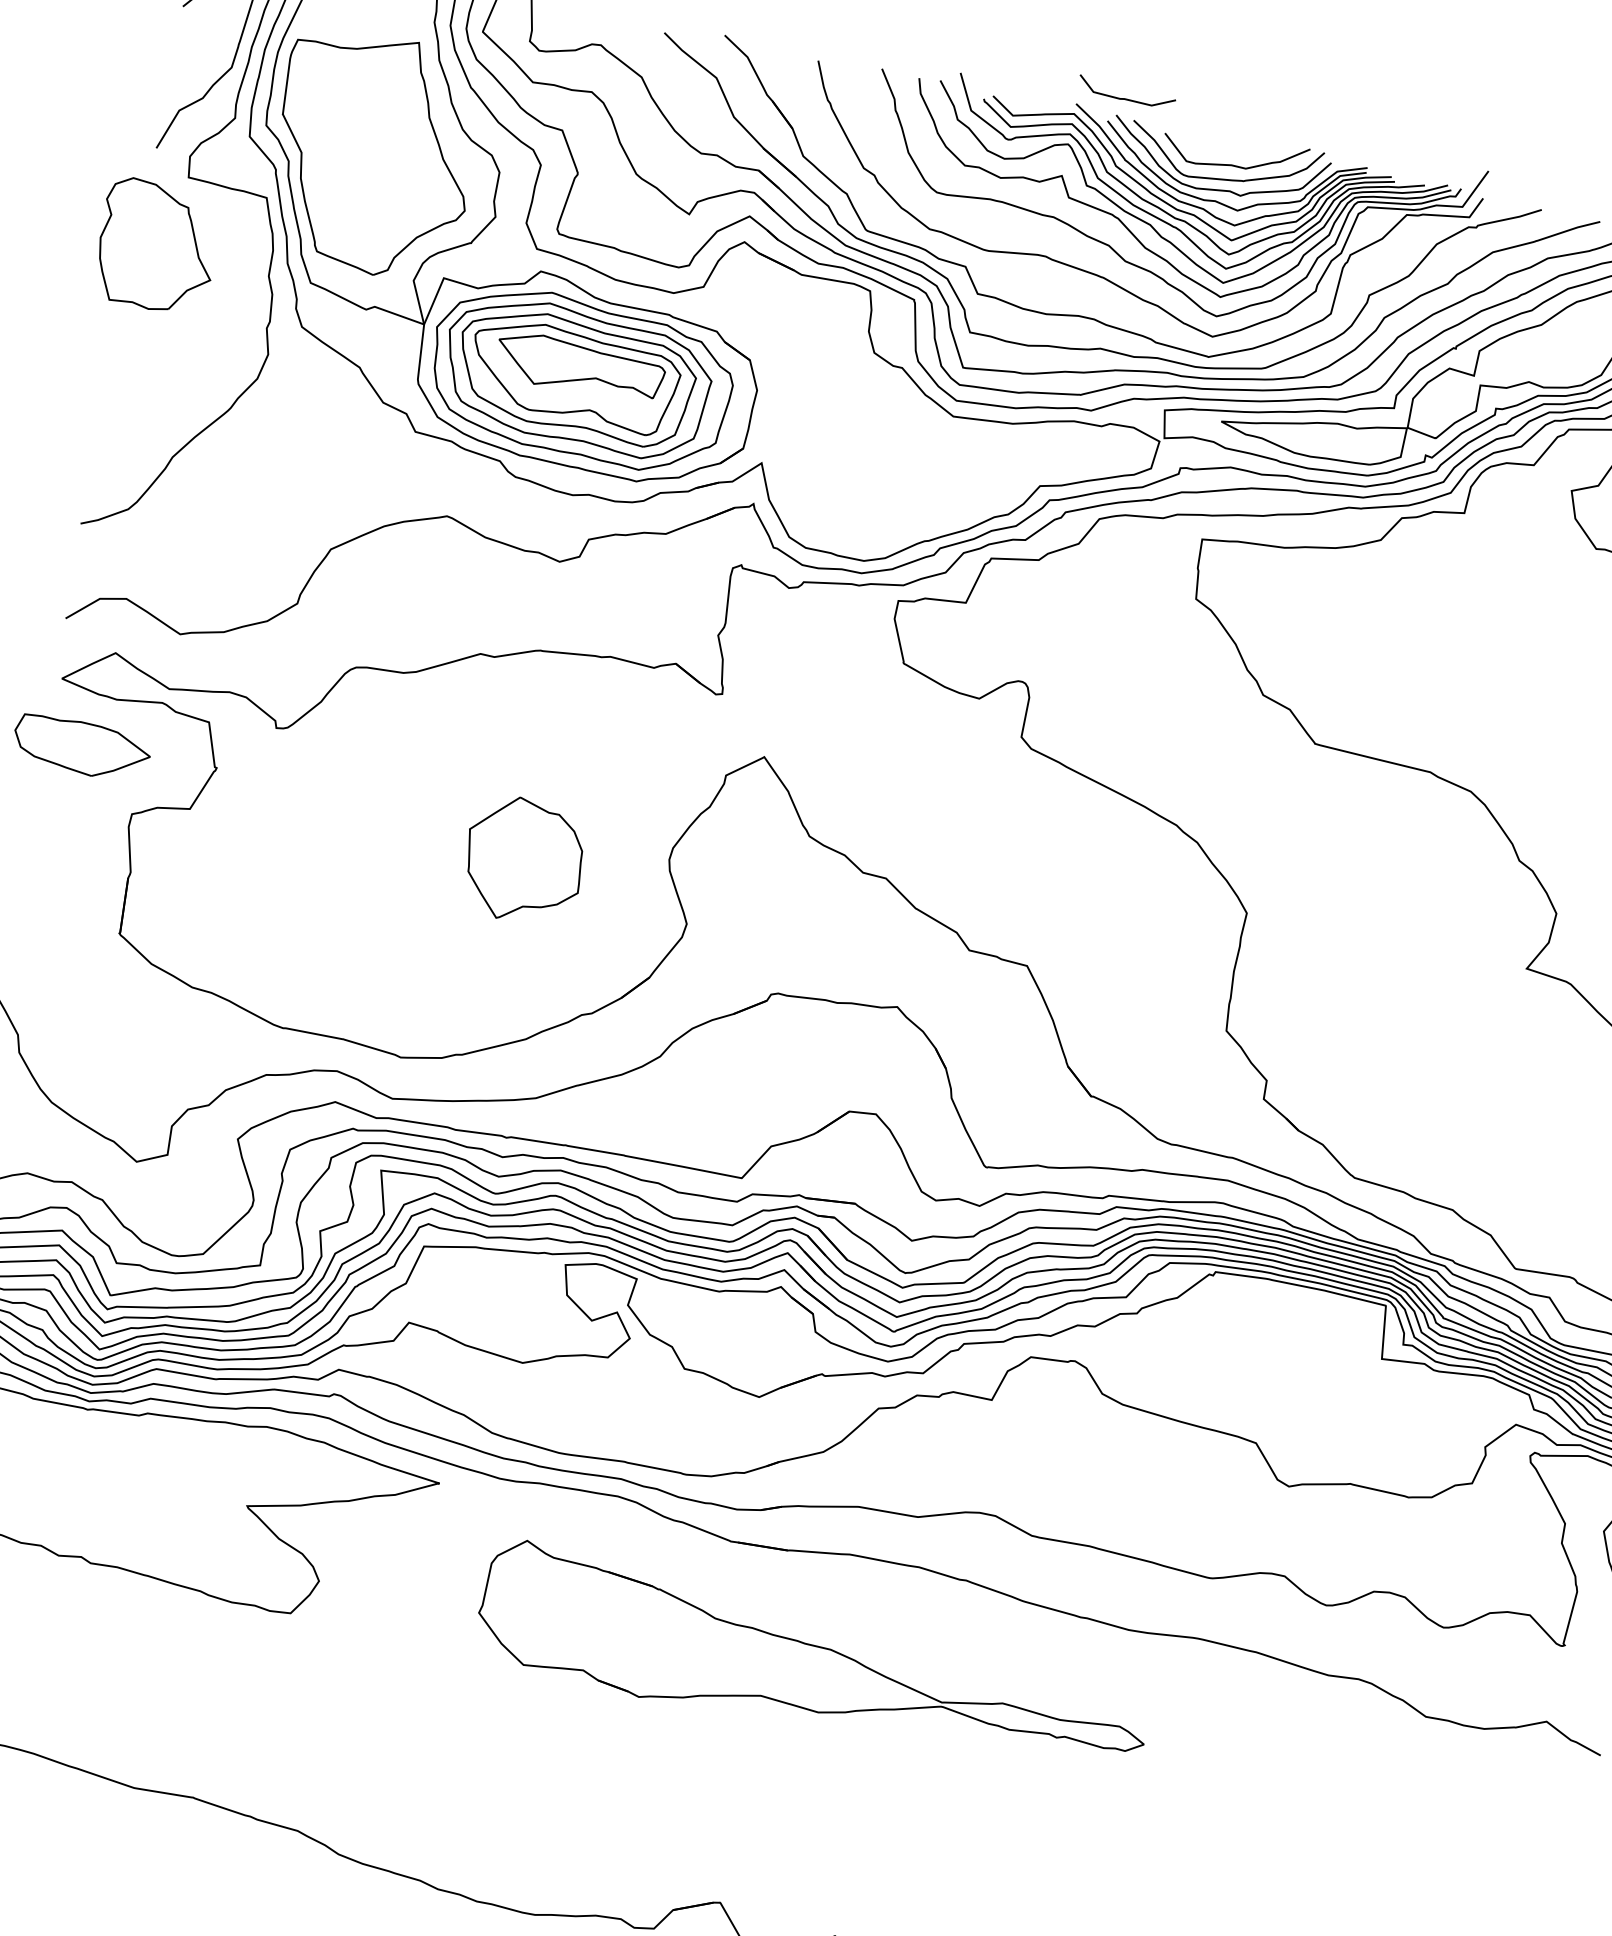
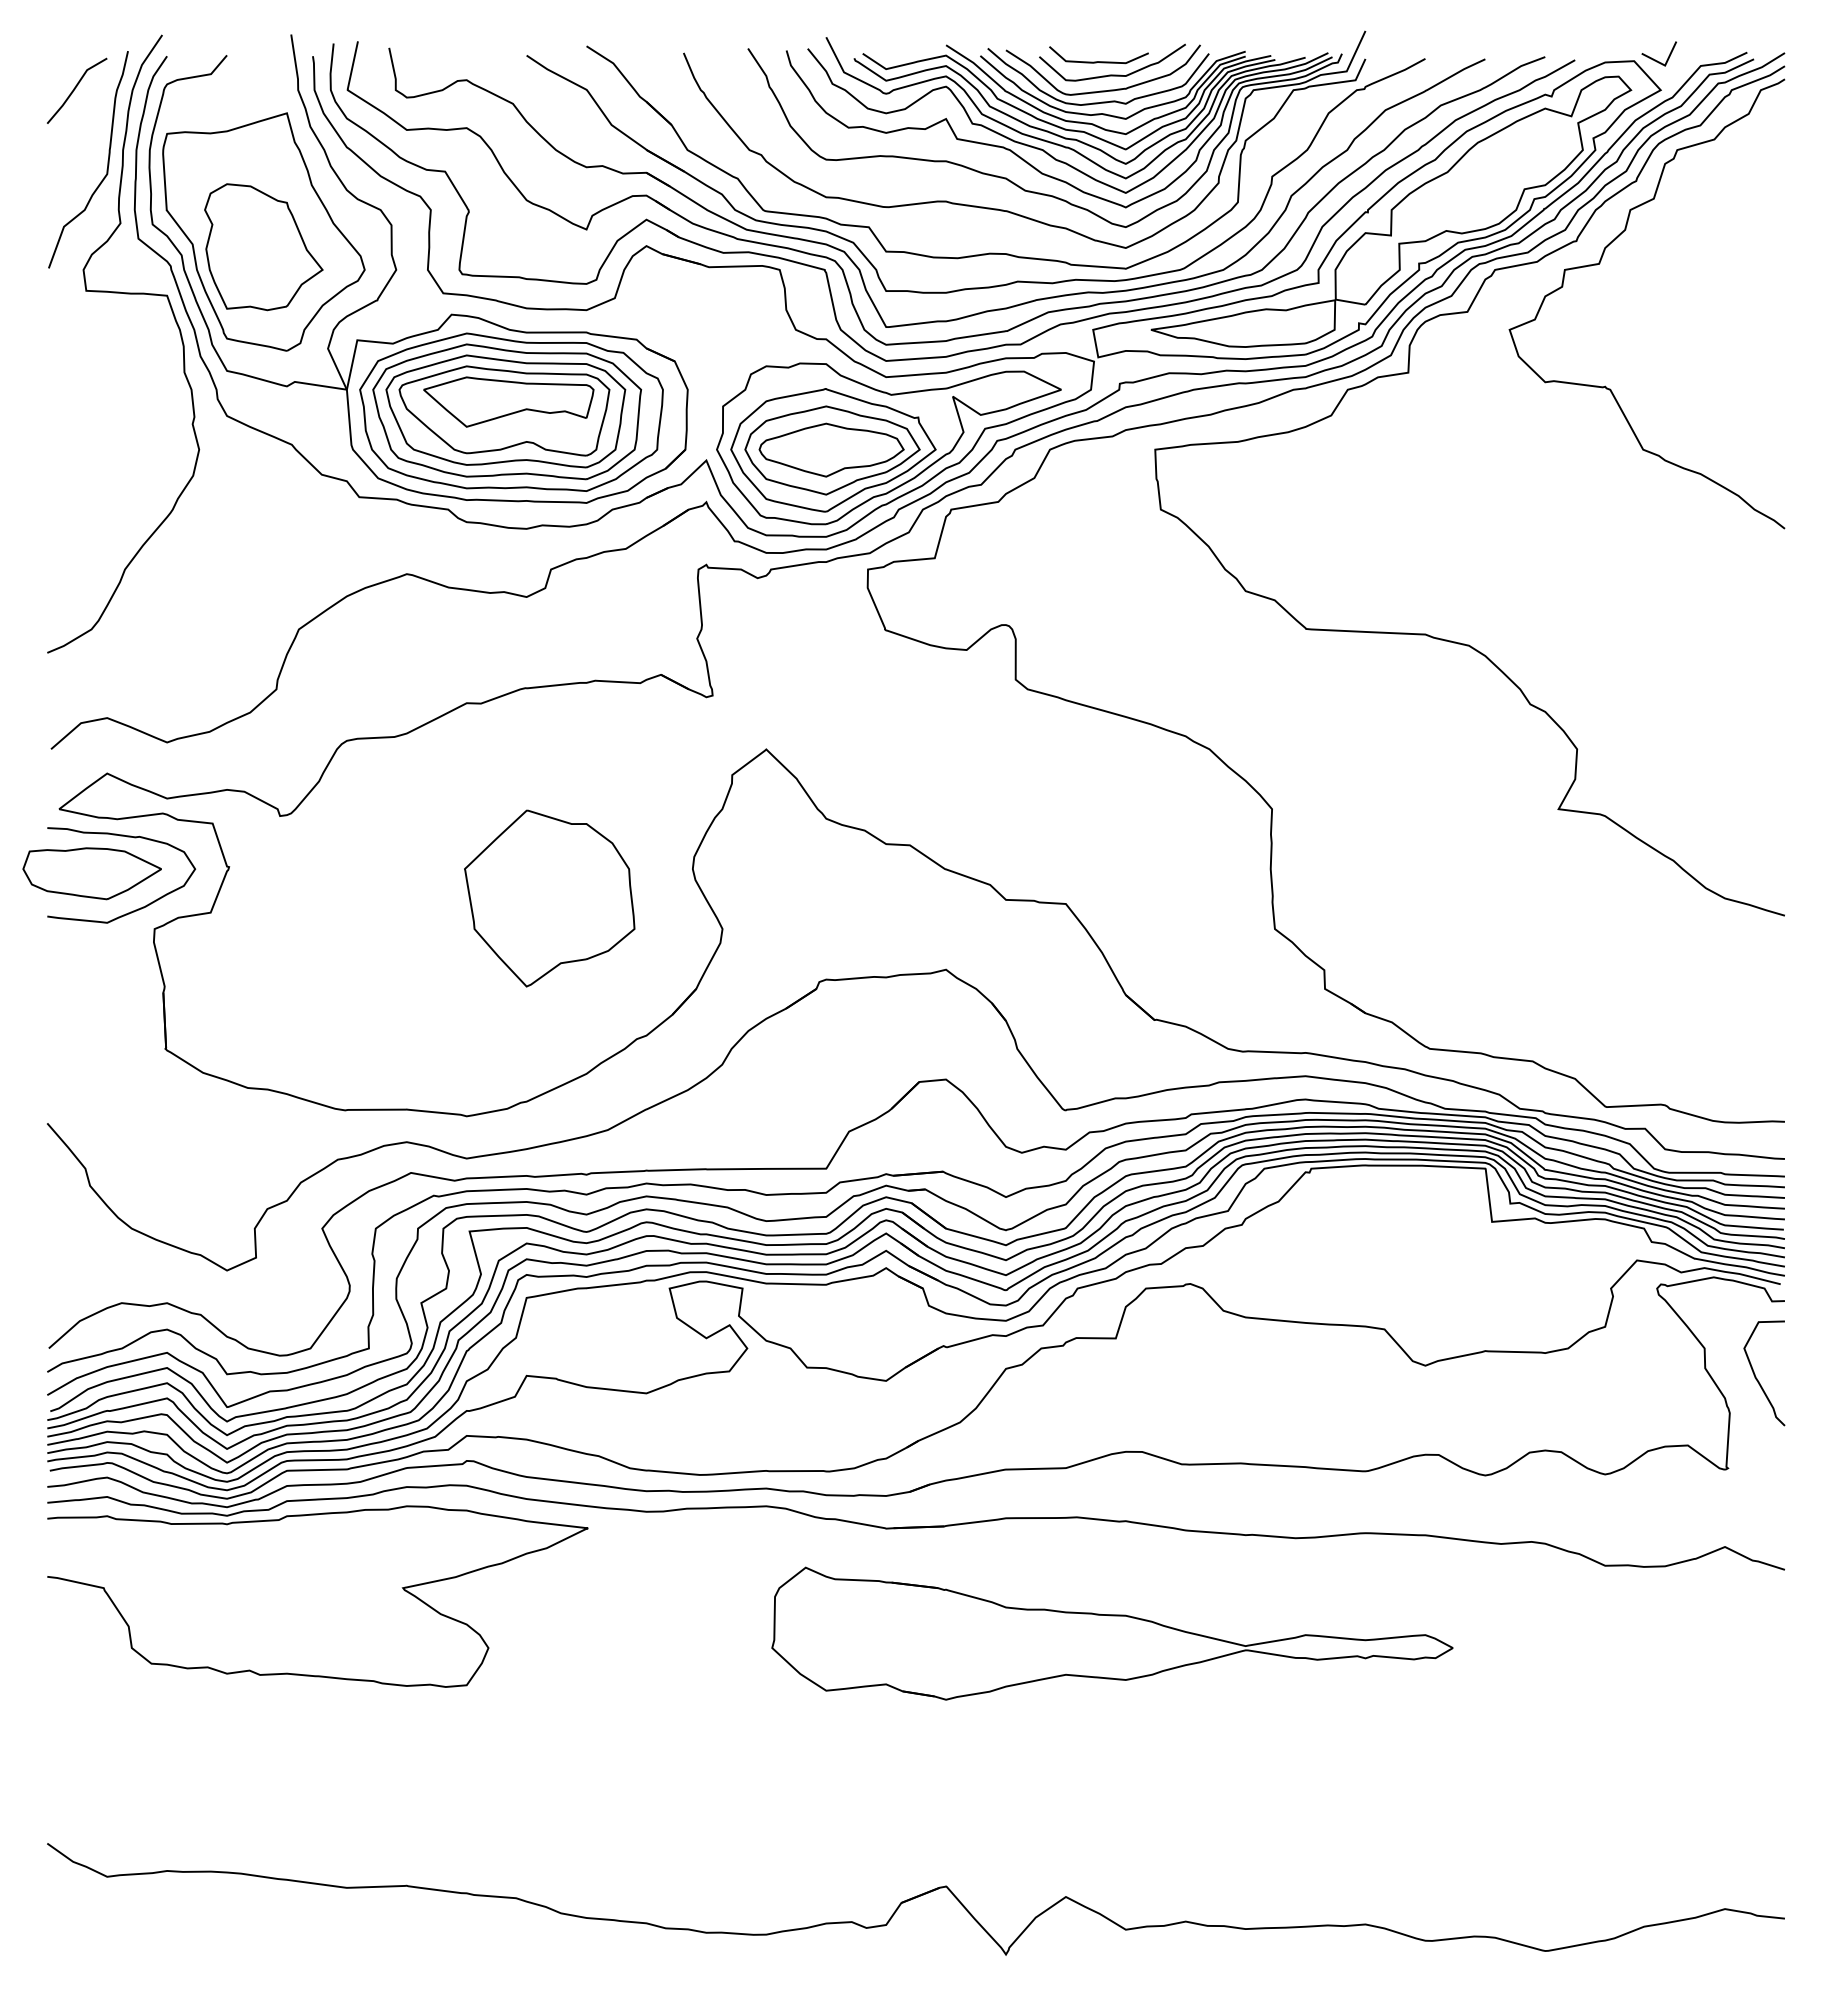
curve: (1125, 98) -> (1098, 61), moved
part: (156, 246) -> (263, 247), moved
part: (942, 481) -> (888, 443), added
curve: (117, 791) -> (135, 909), added
part: (523, 860) -> (549, 898), size x1.43
part: (814, 1664) -> (1112, 1633), moved

